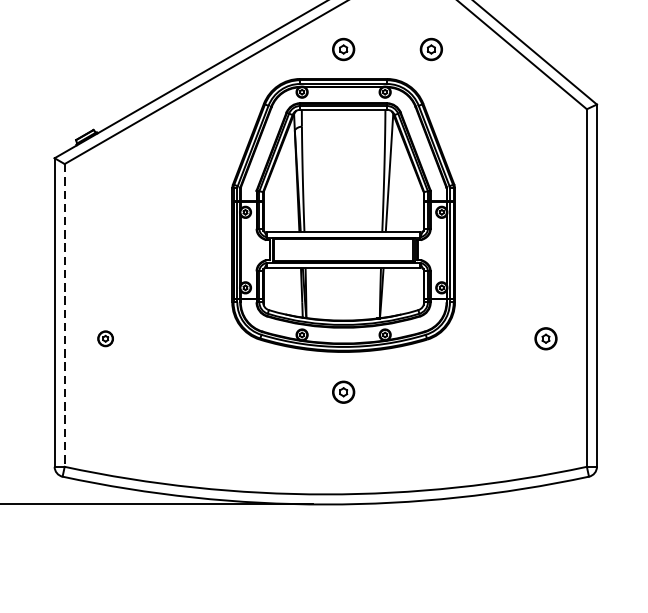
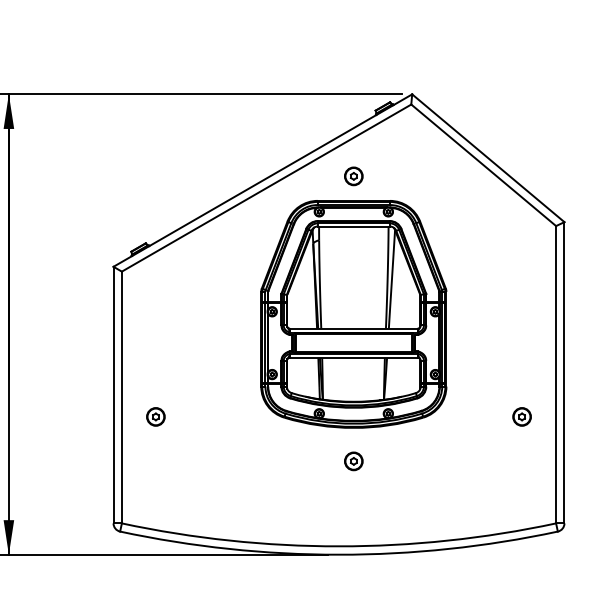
part: (431, 49) -> (426, 176), removed
line: (64, 315) -> (121, 397), dashed -> solid
part: (105, 338) -> (155, 416), size x1.43

